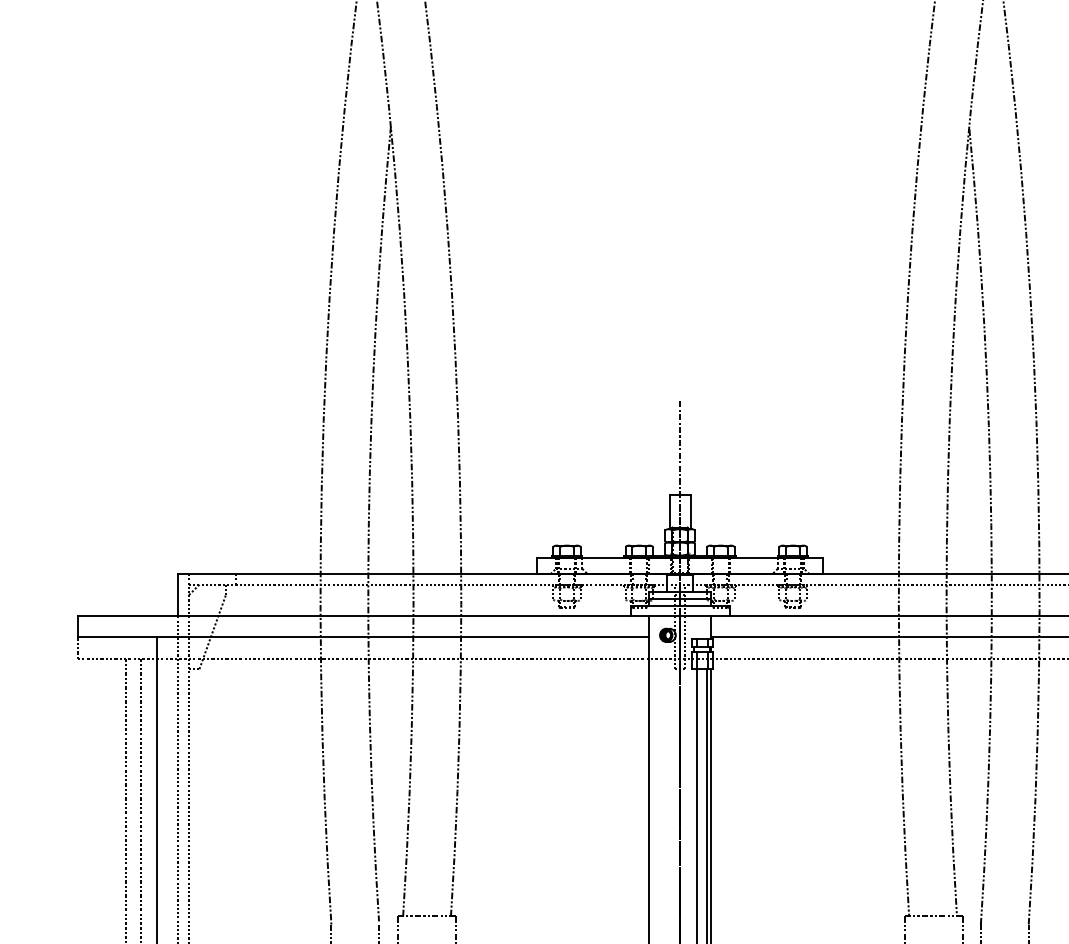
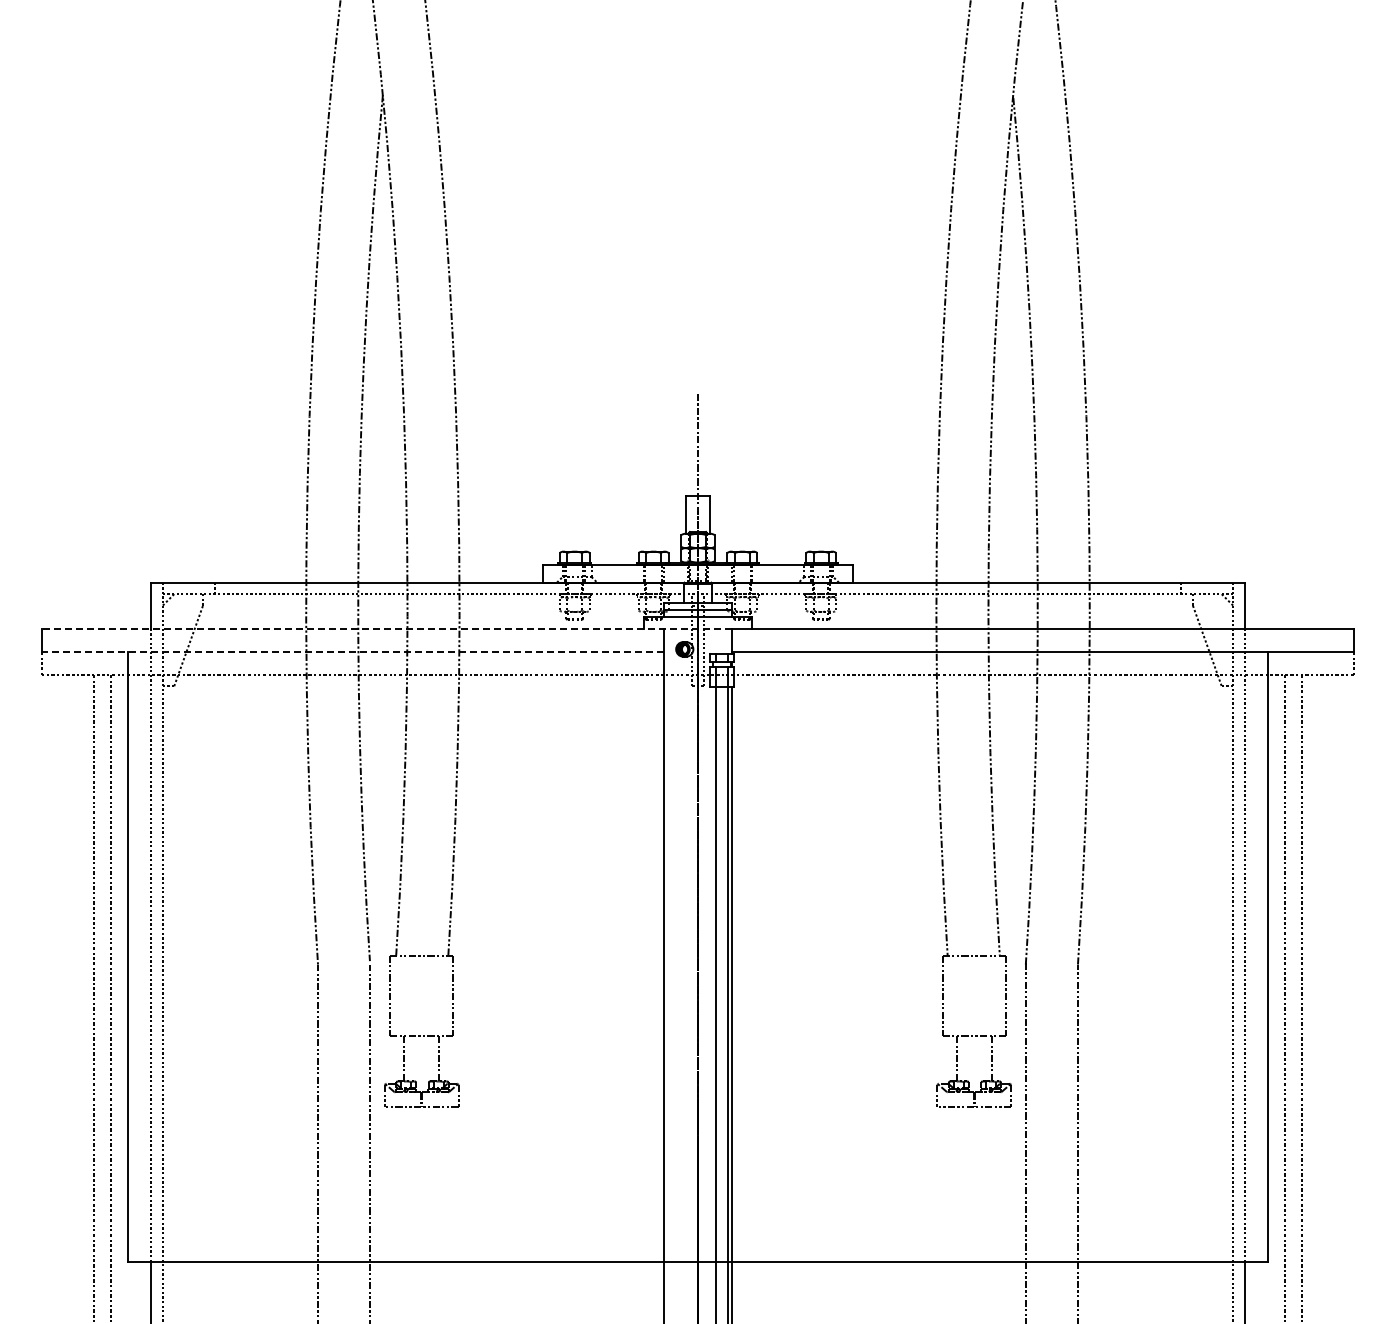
line: (394, 616) -> (386, 628), solid -> dashed
line: (363, 637) -> (352, 651), solid -> dashed

